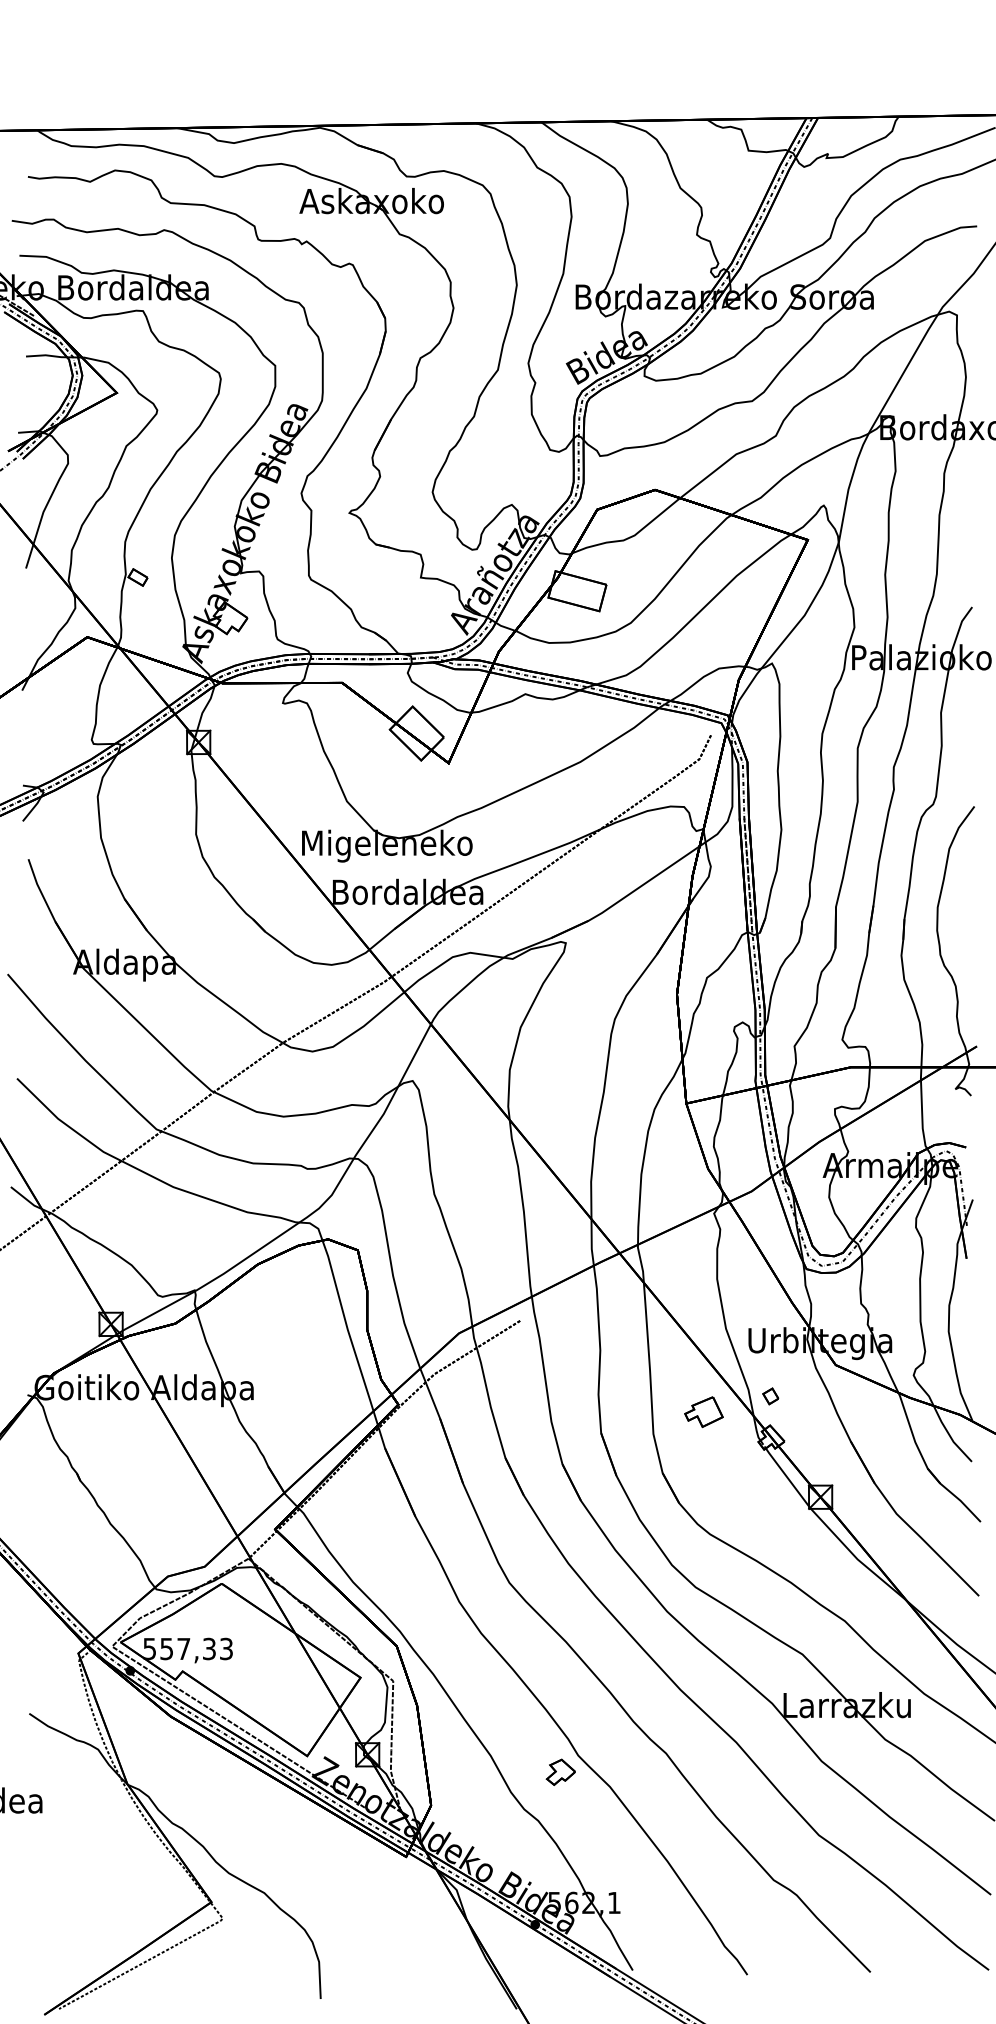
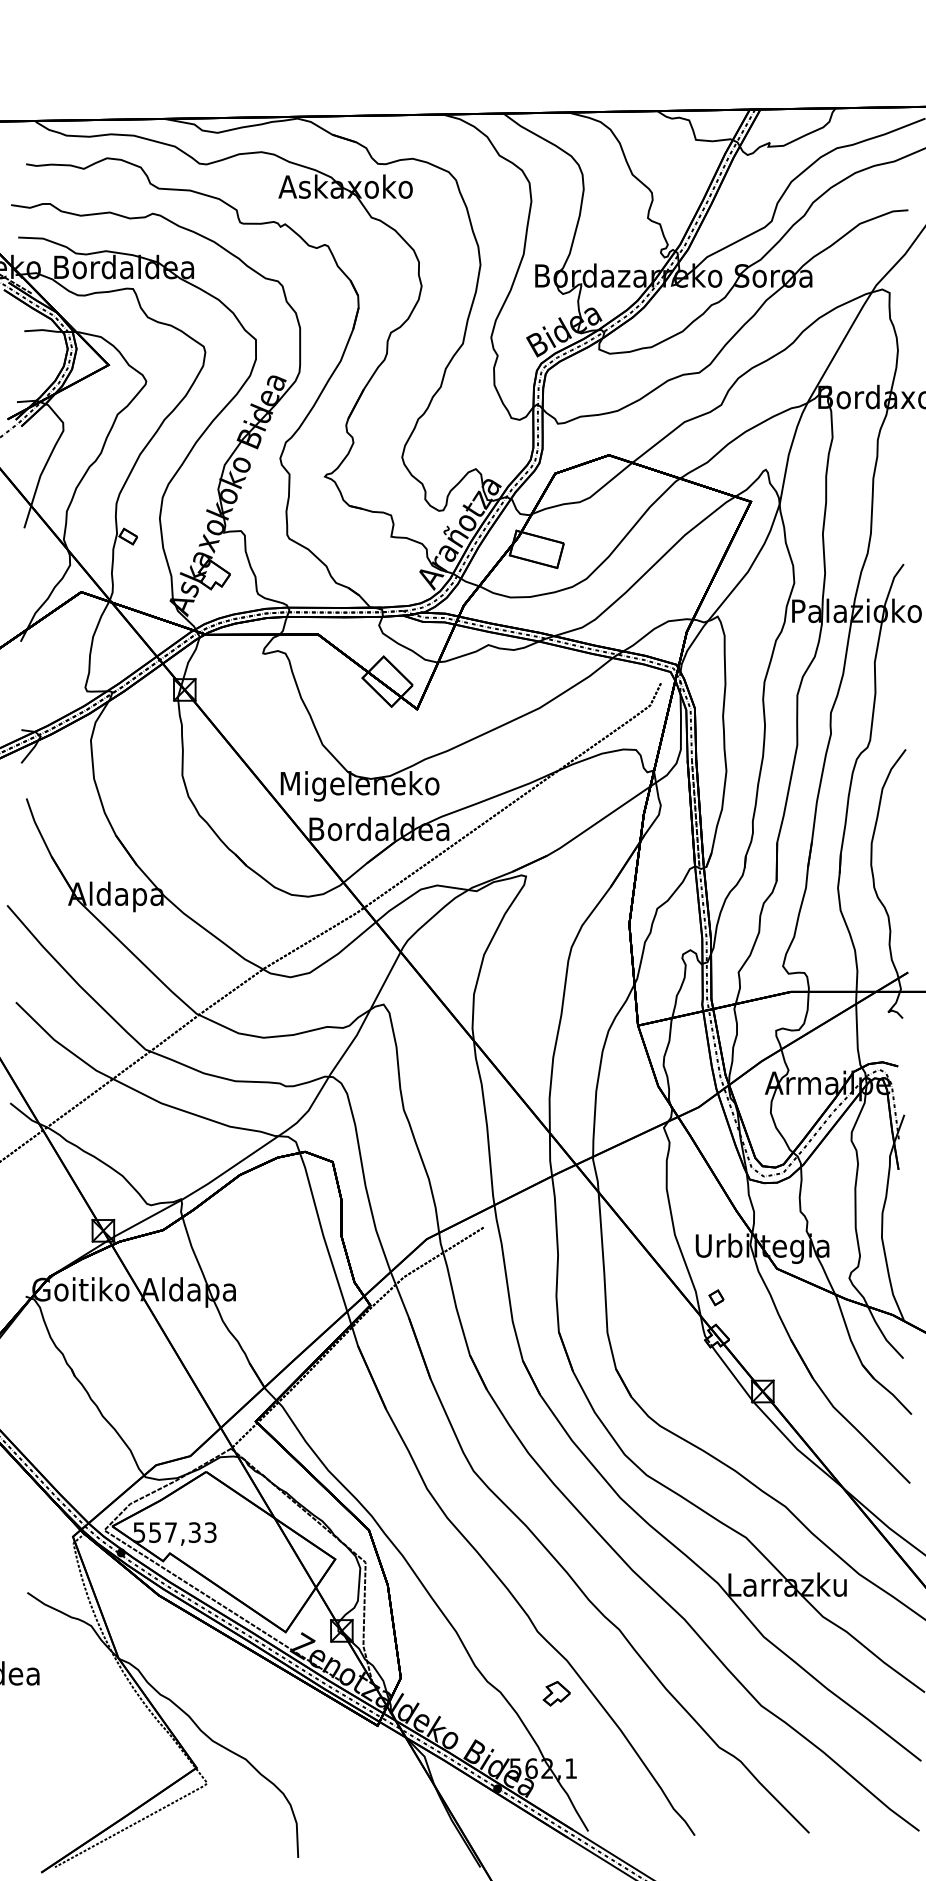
part: (703, 1412) -> (654, 1312), removed
part: (560, 1771) -> (556, 1692), moved

